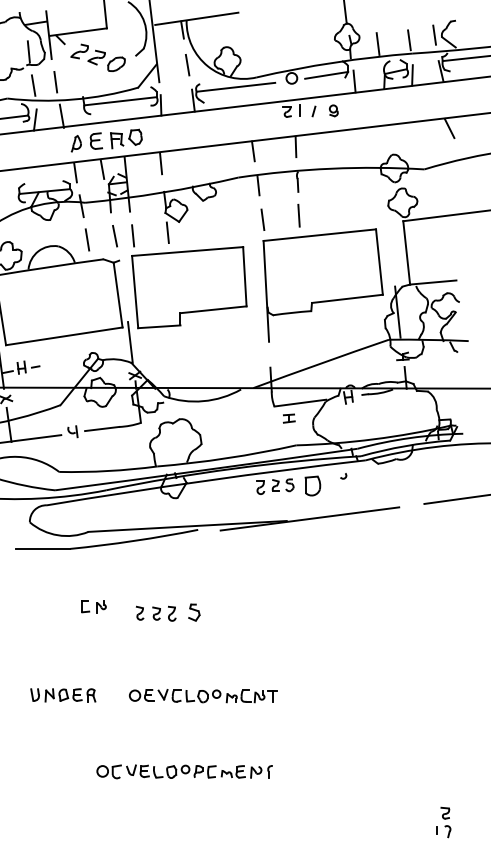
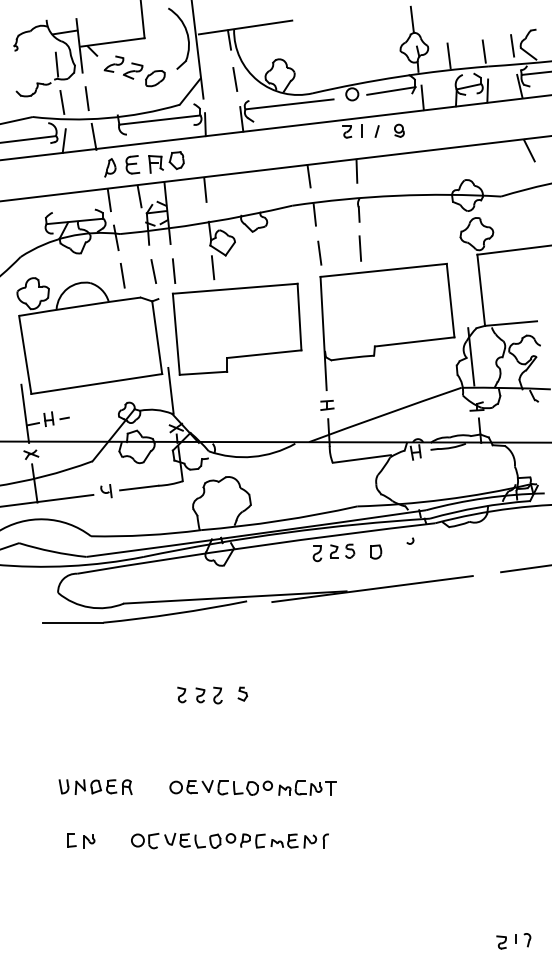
part: (289, 418) -> (327, 405), moved
part: (313, 485) -> (376, 551), size x0.62
part: (94, 606) -> (81, 840), moved
part: (194, 611) -> (242, 693), size x0.71
part: (184, 771) -> (229, 840), moved
part: (445, 813) -> (501, 942), moved

